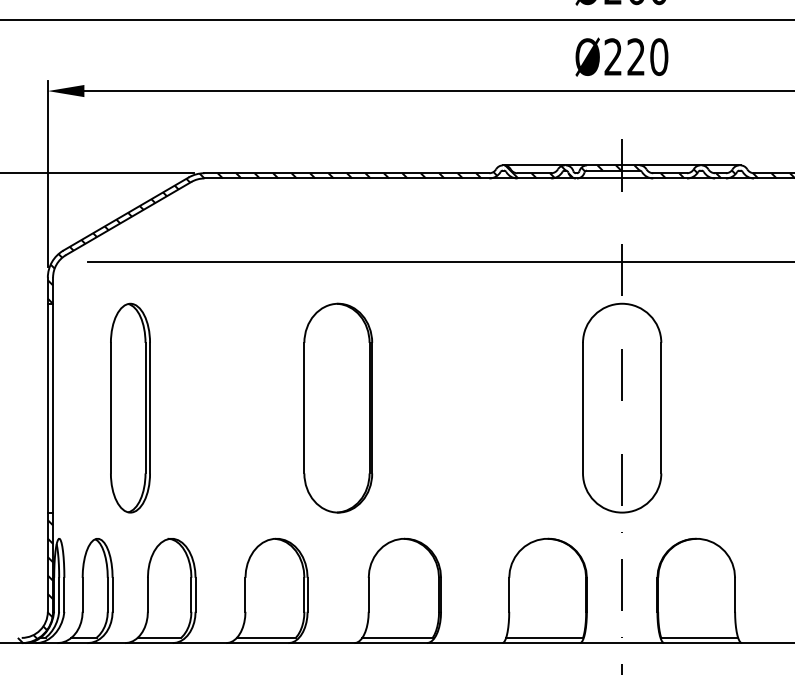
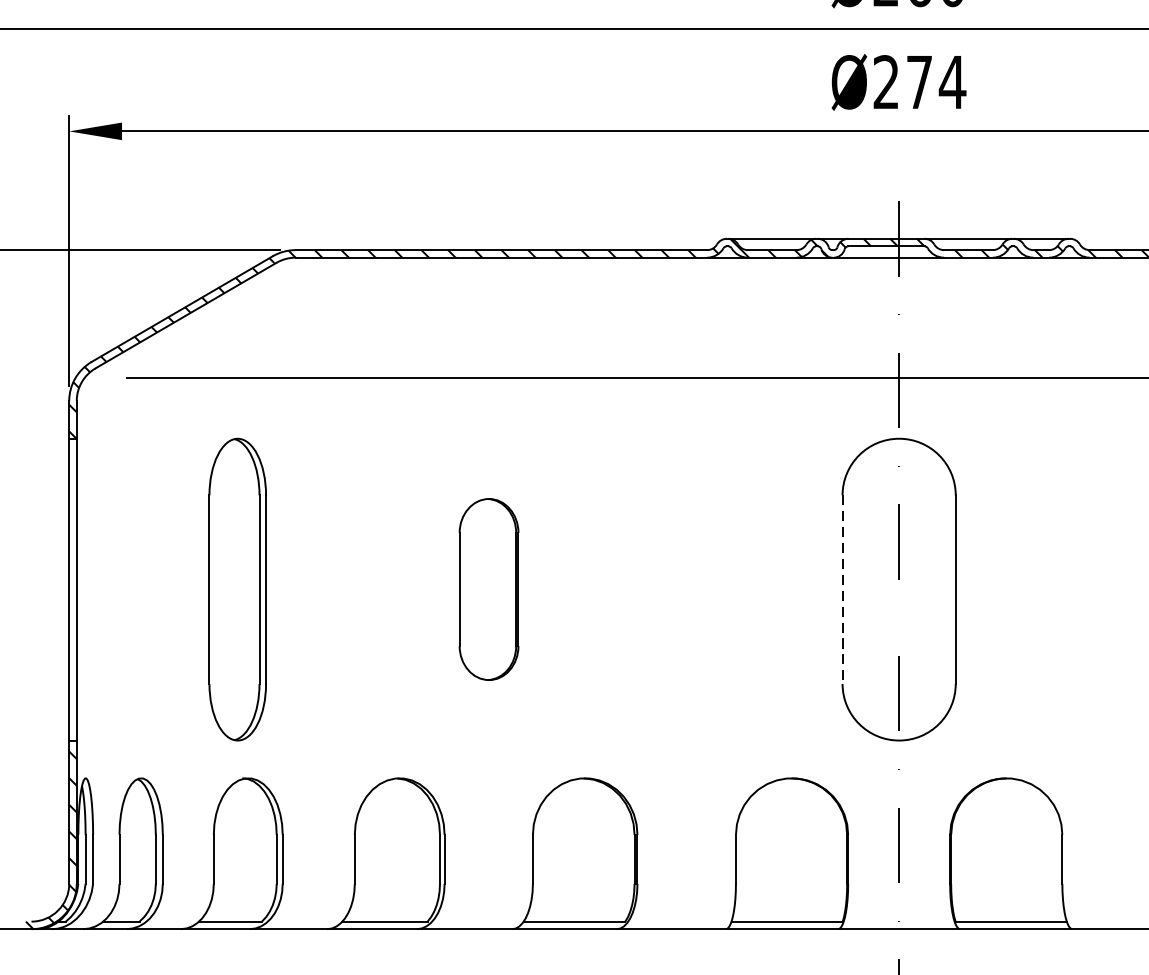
text: (647, 56) -> (935, 81), Ø220 -> Ø274
part: (130, 407) -> (237, 588), moved
part: (338, 407) -> (489, 588), size x0.6
line: (583, 408) -> (843, 590), solid -> dashed

